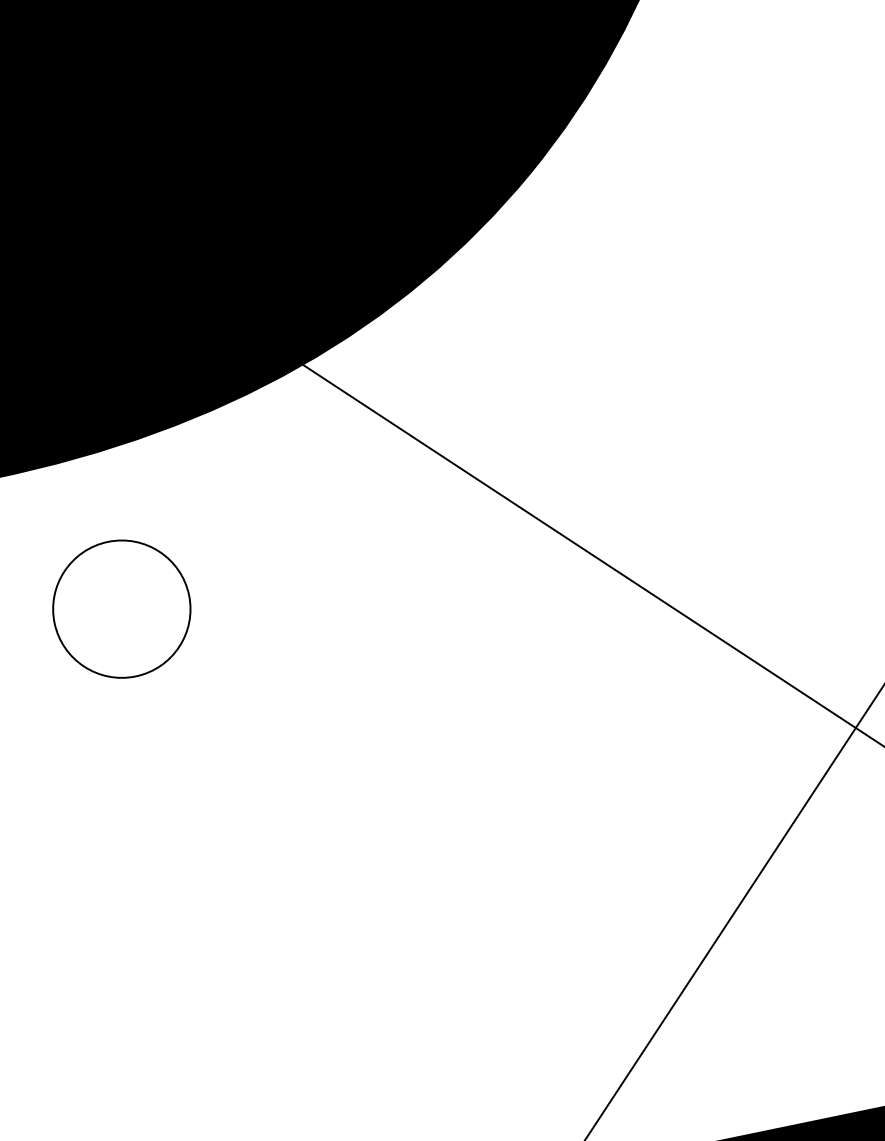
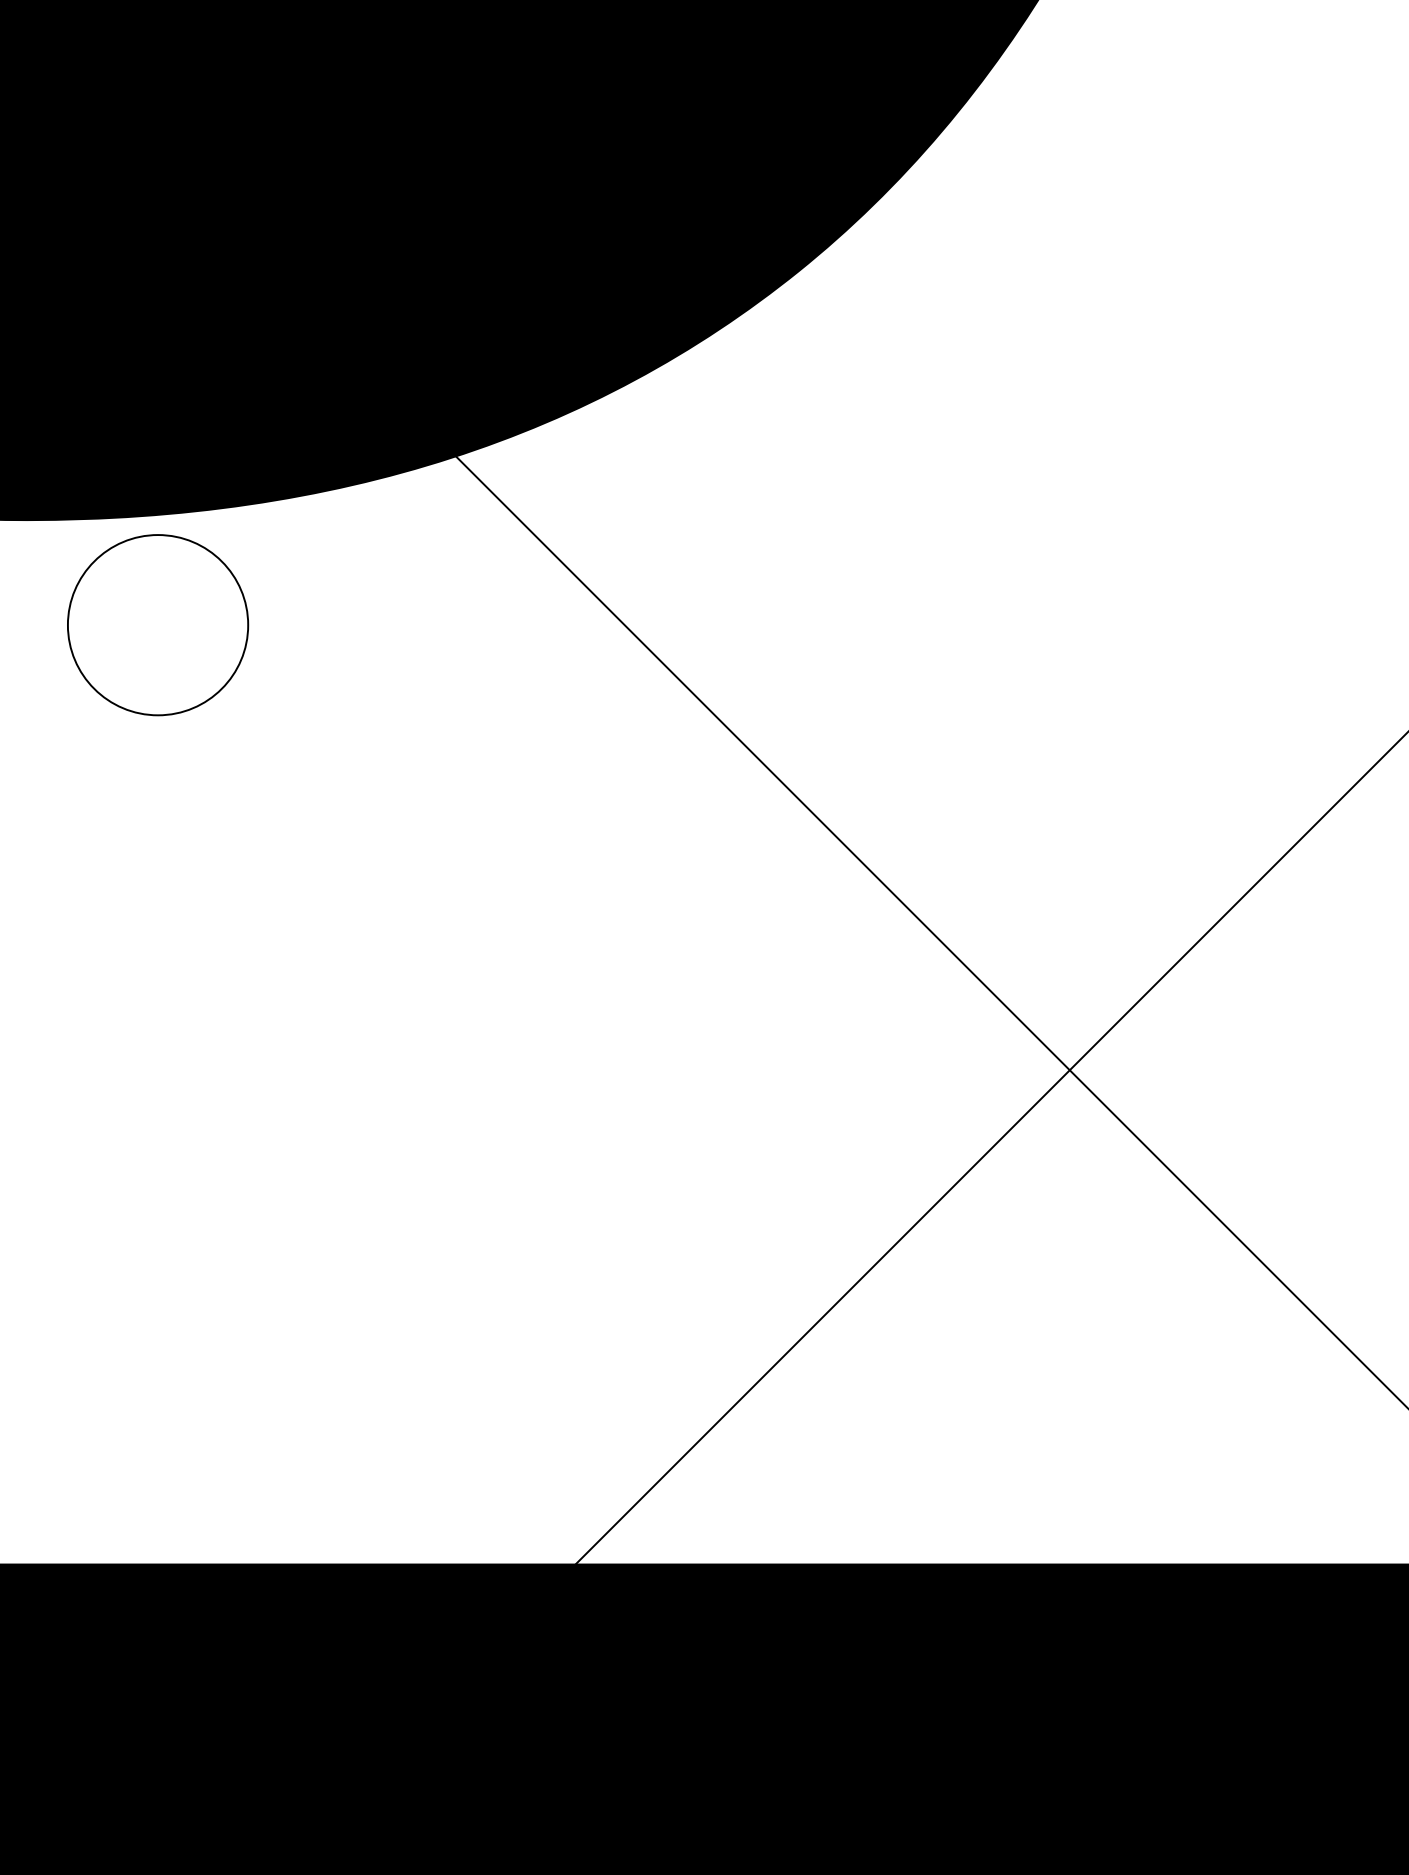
part: (122, 609) -> (158, 625), moved

